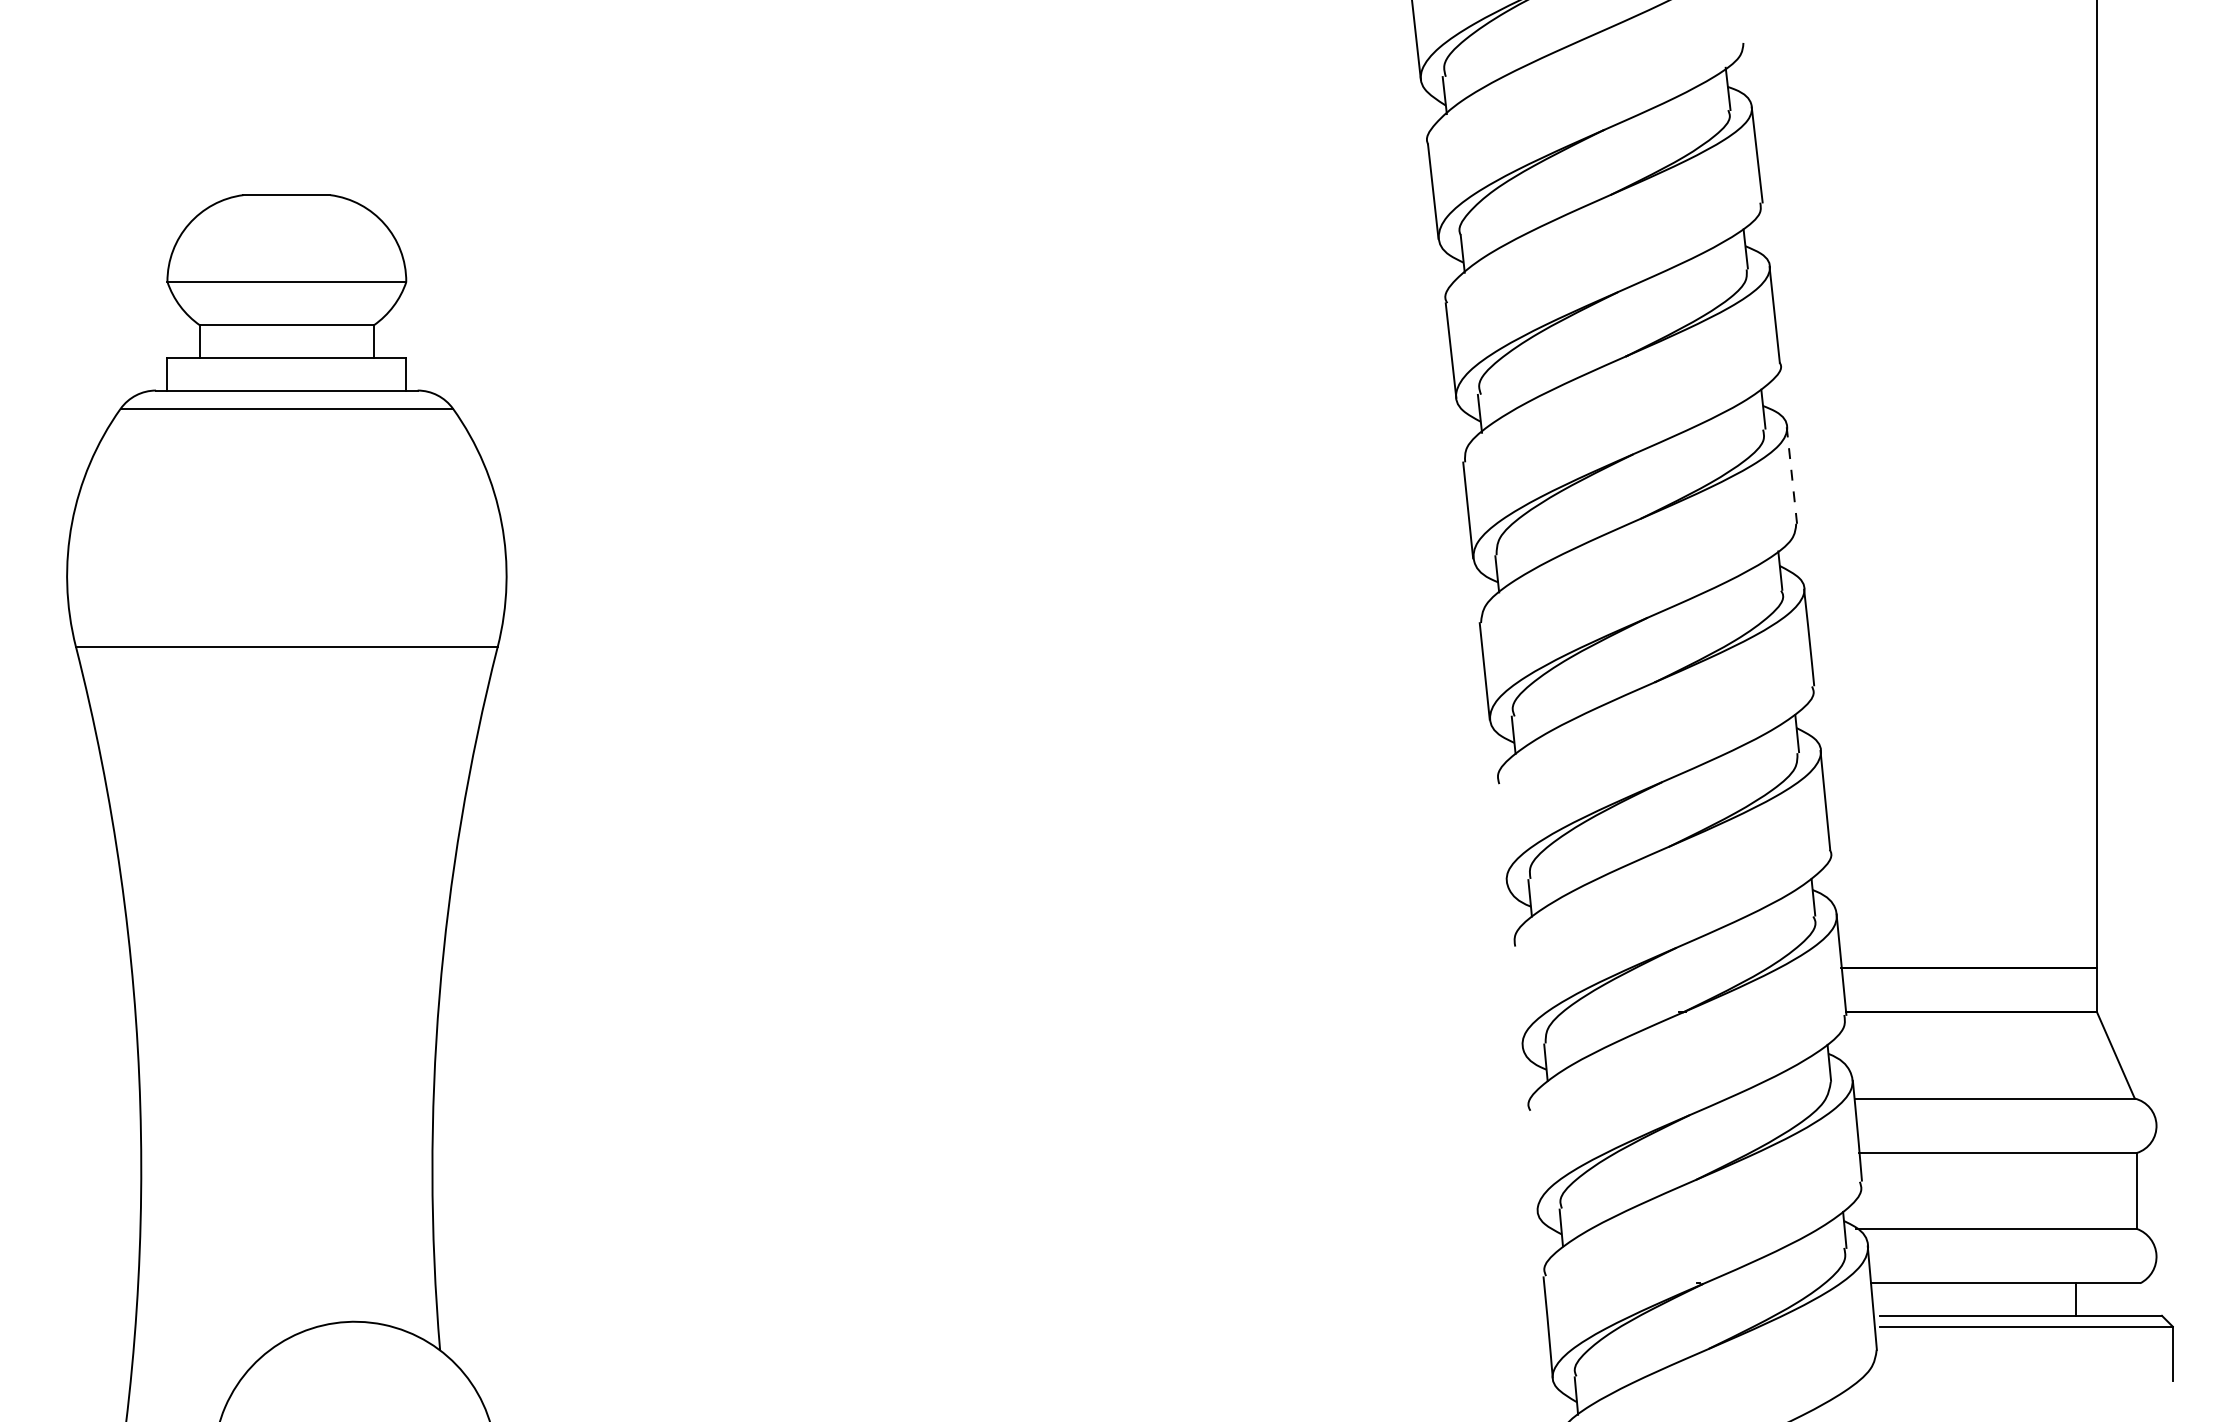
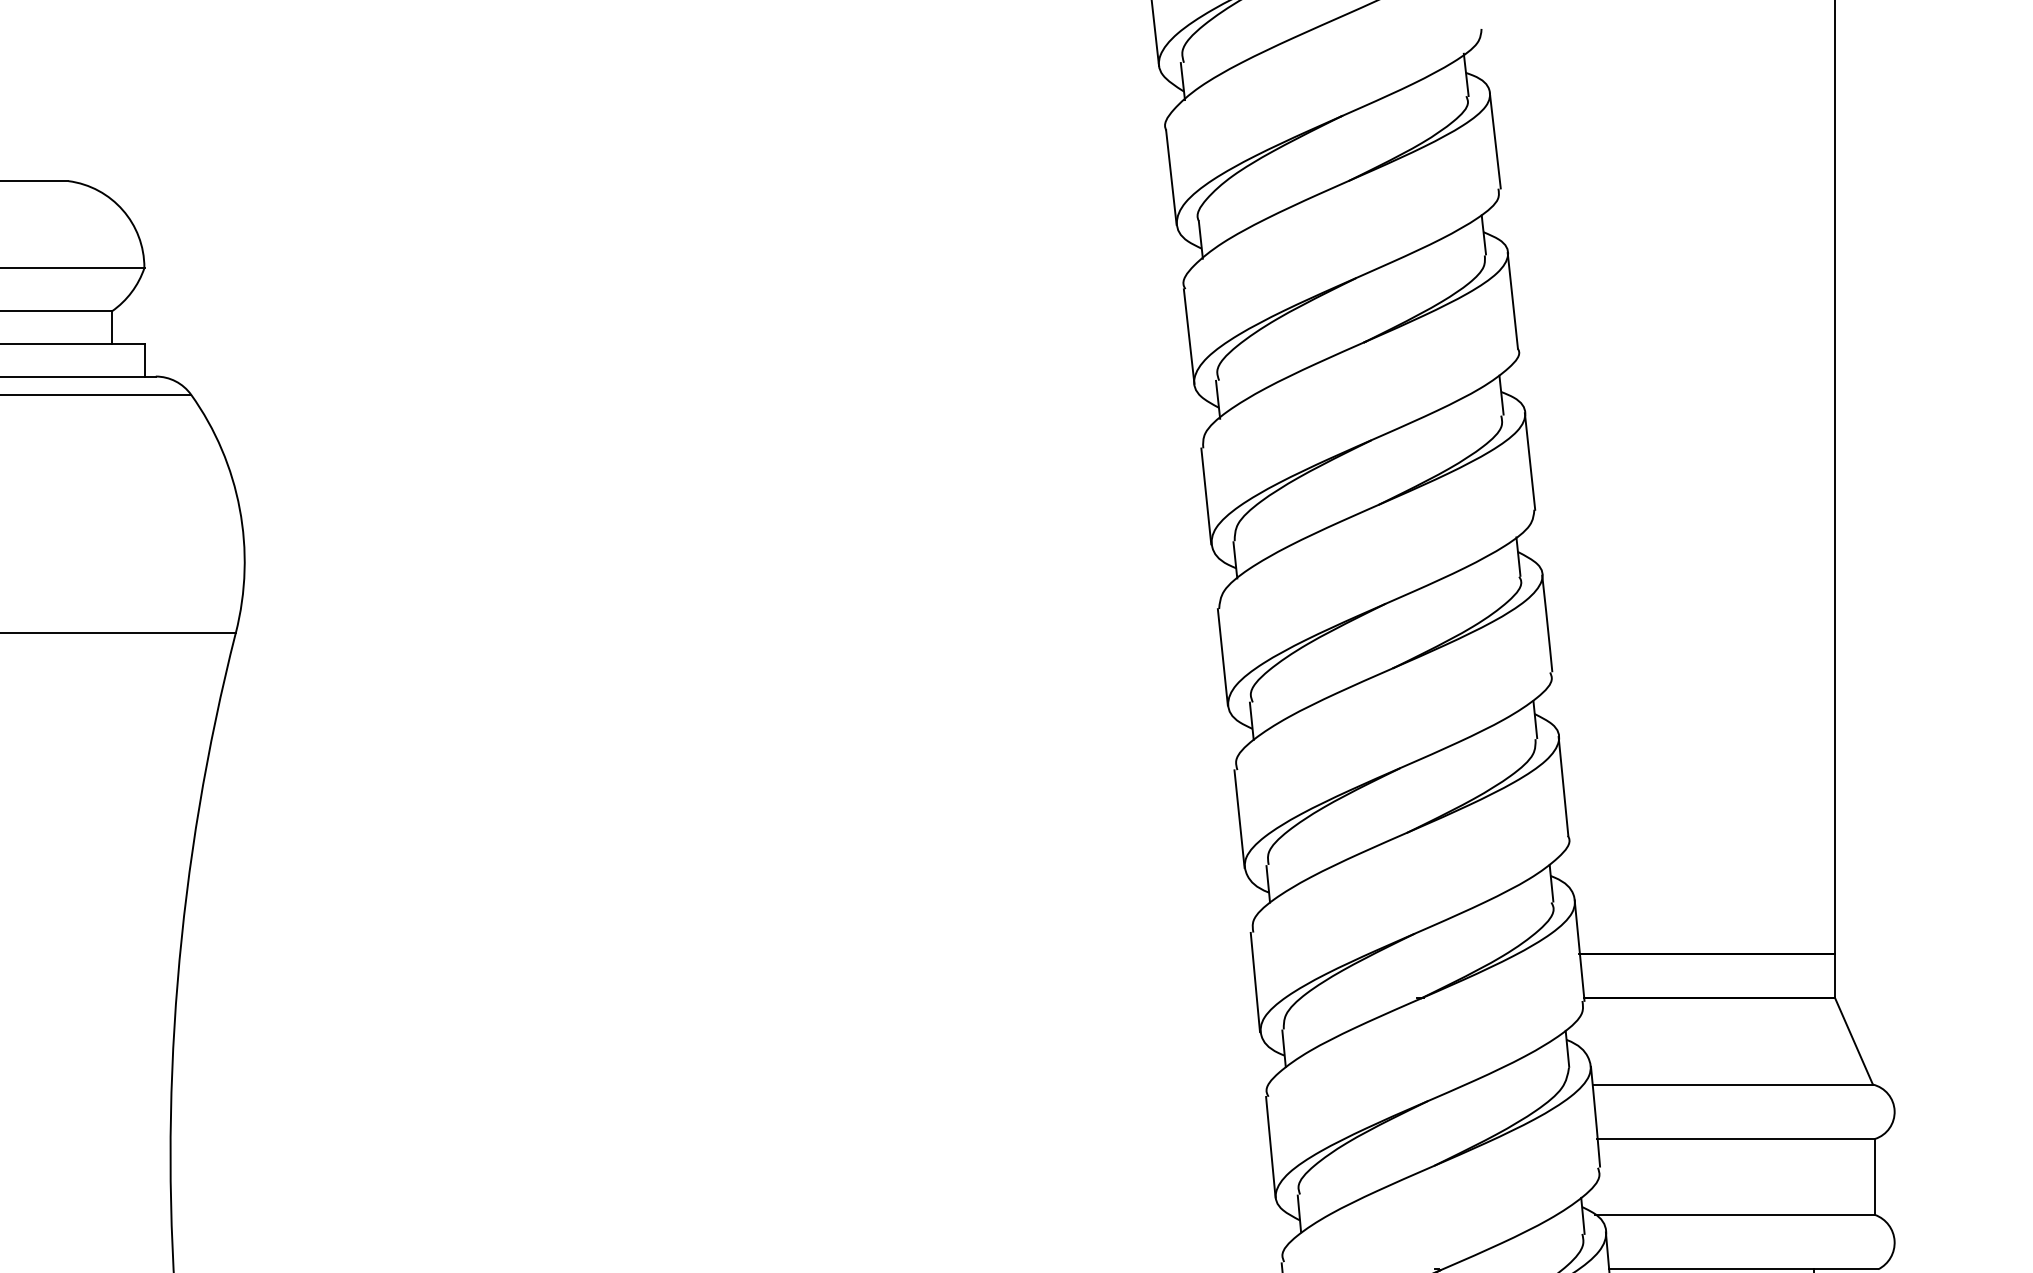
line: (1791, 475) -> (1529, 461), dashed -> solid
line: (1501, 832) -> (1239, 818), added
line: (1516, 996) -> (1254, 982), added
line: (1532, 1160) -> (1270, 1146), added

